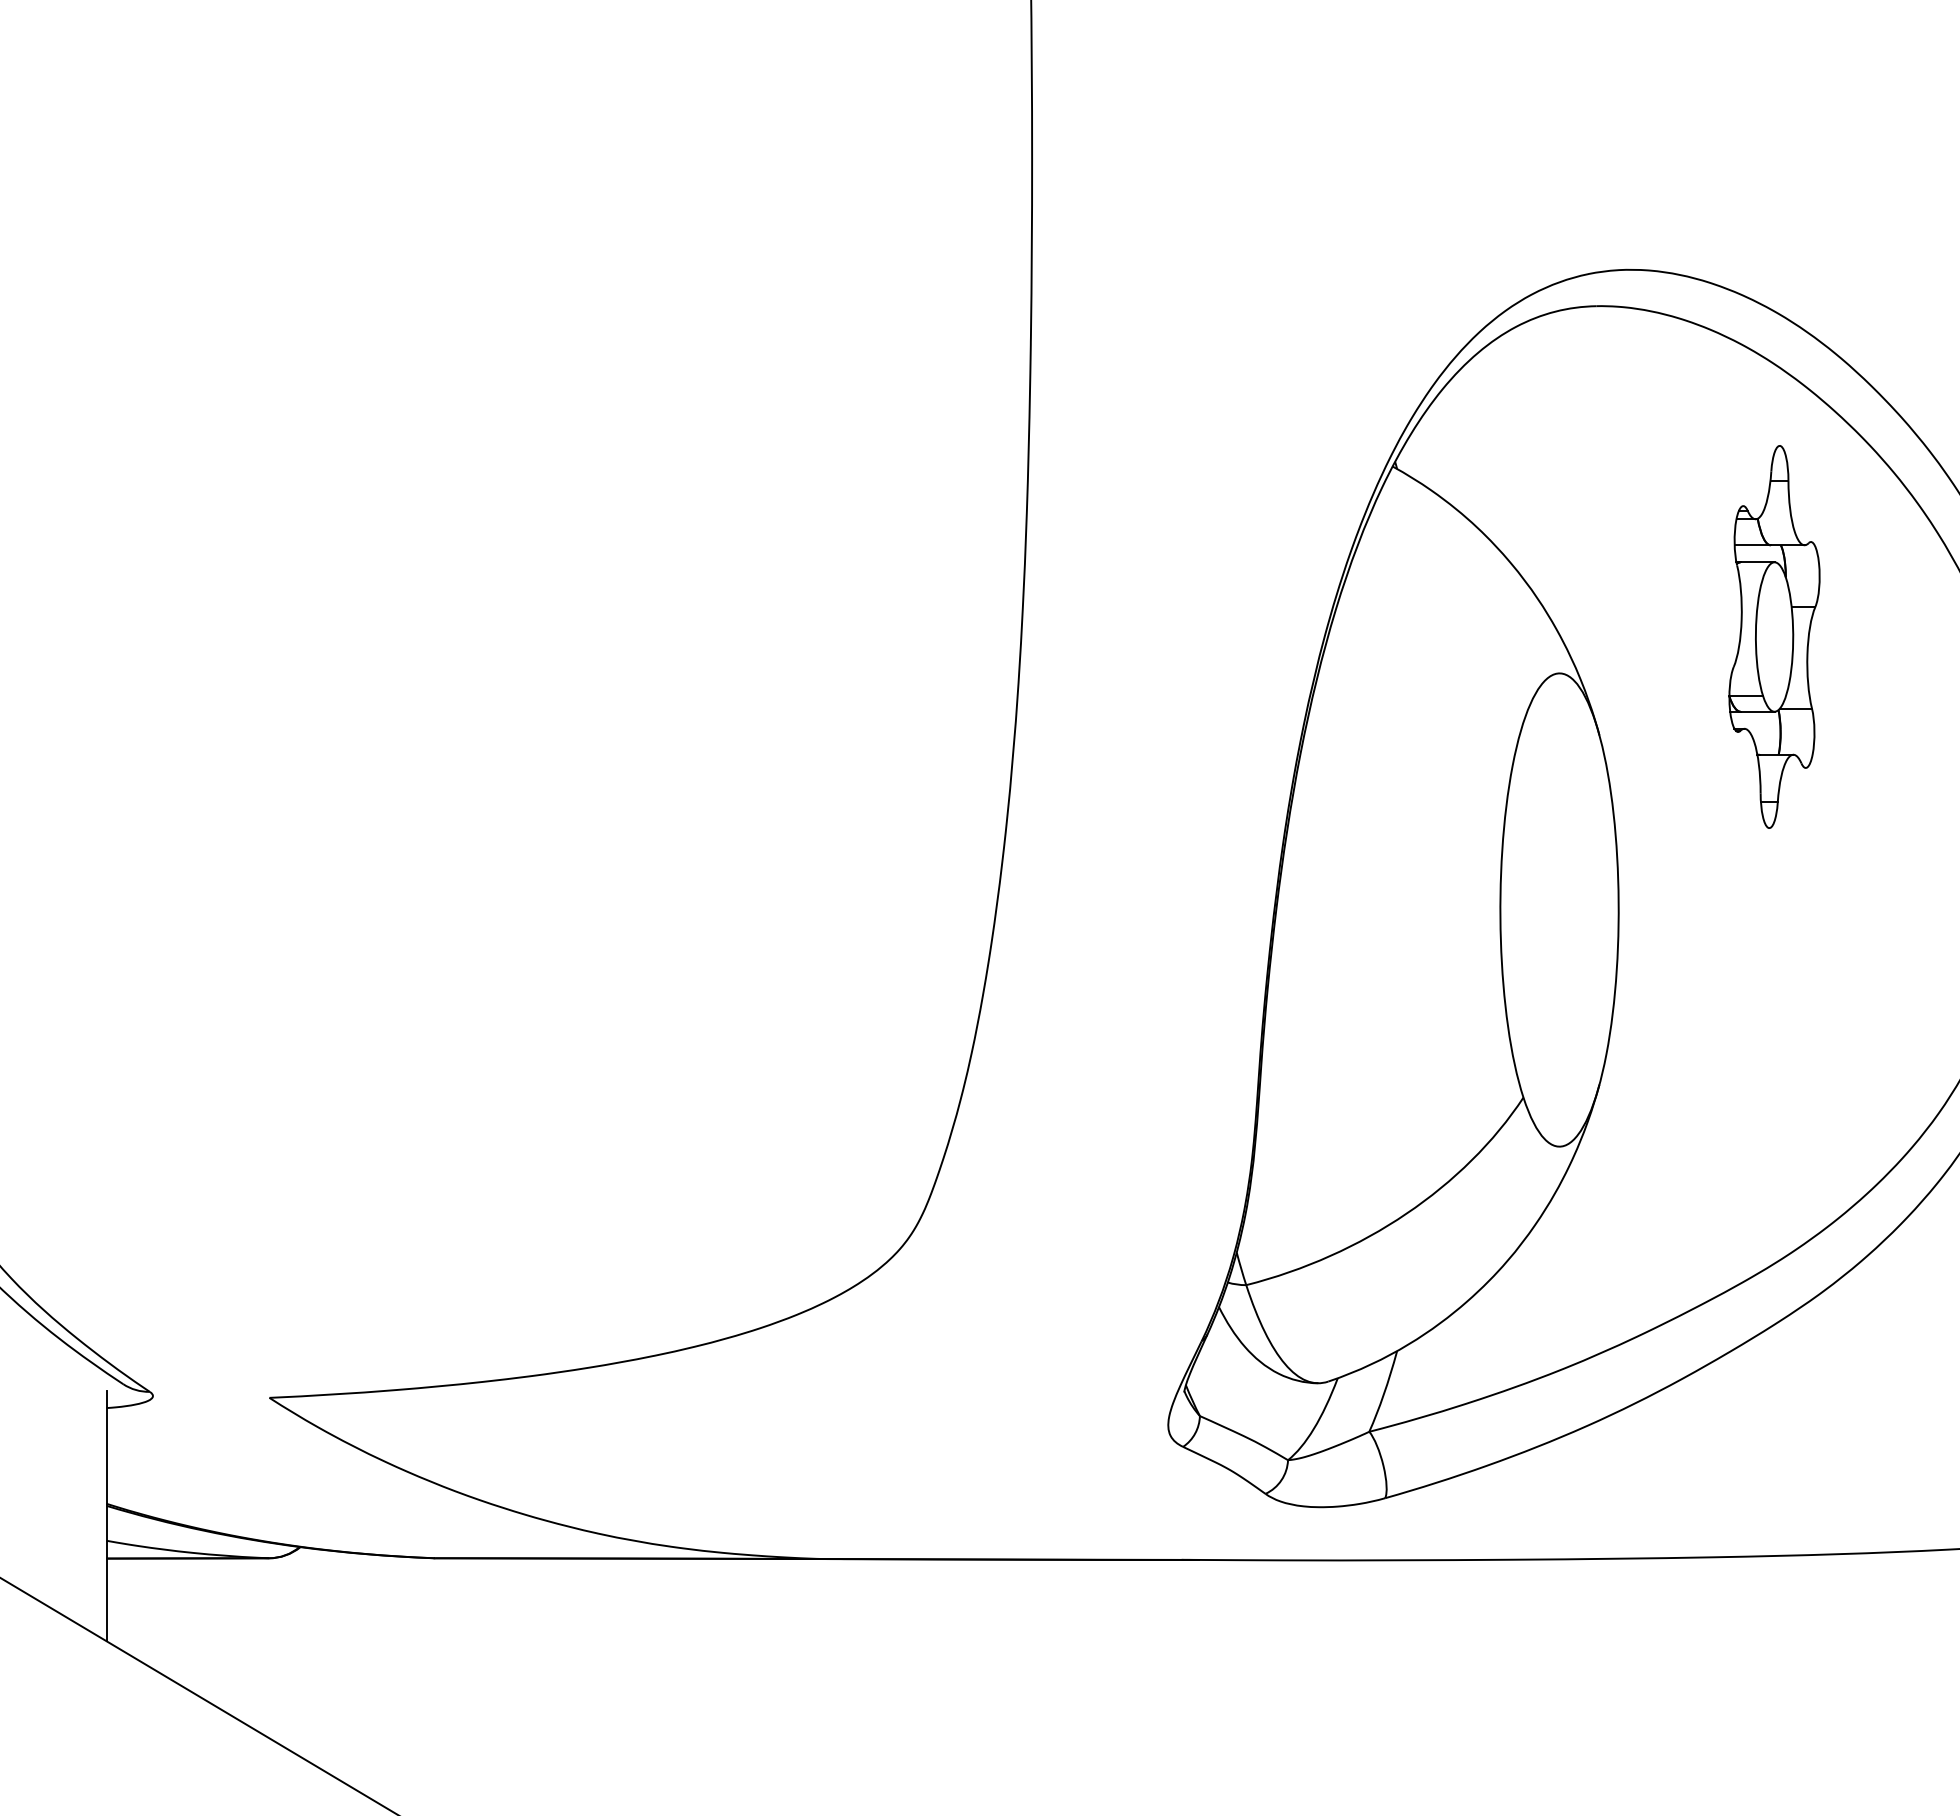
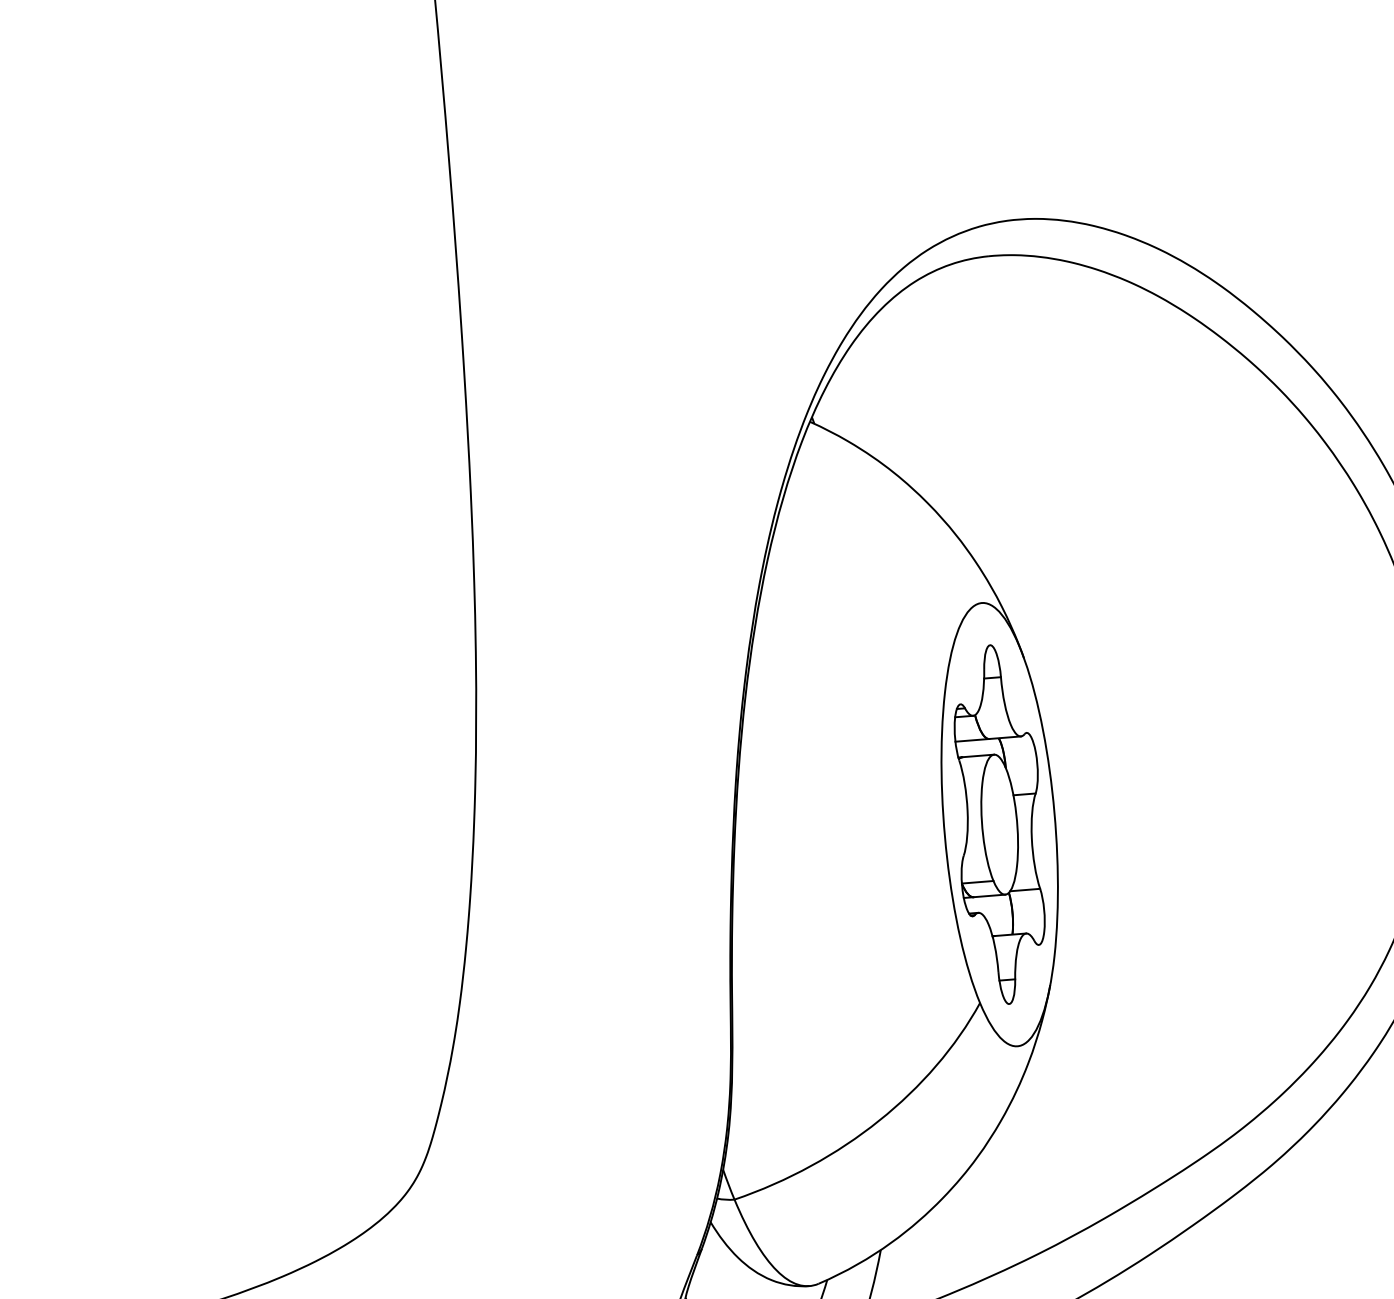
part: (1774, 636) -> (999, 824), moved

